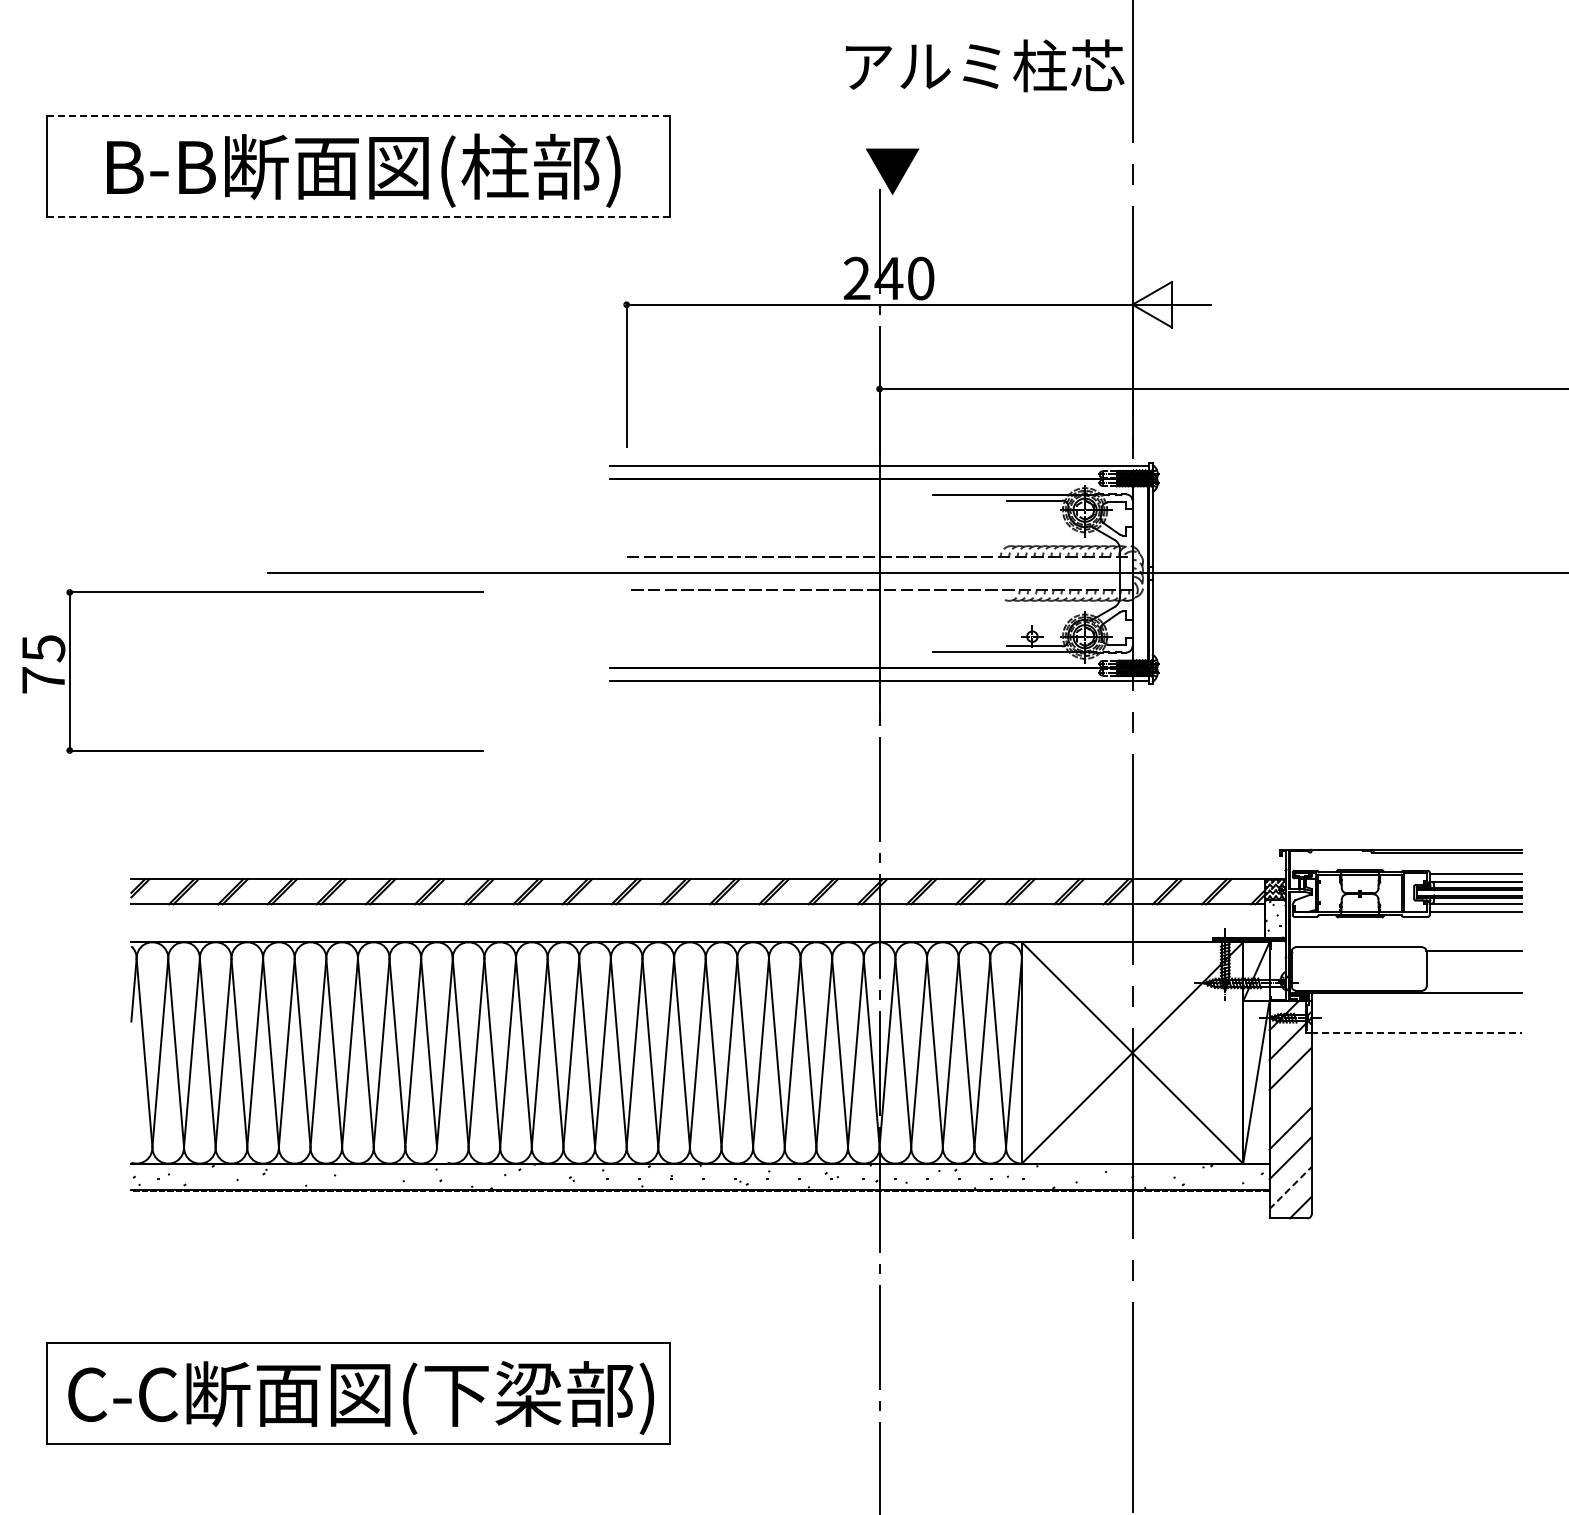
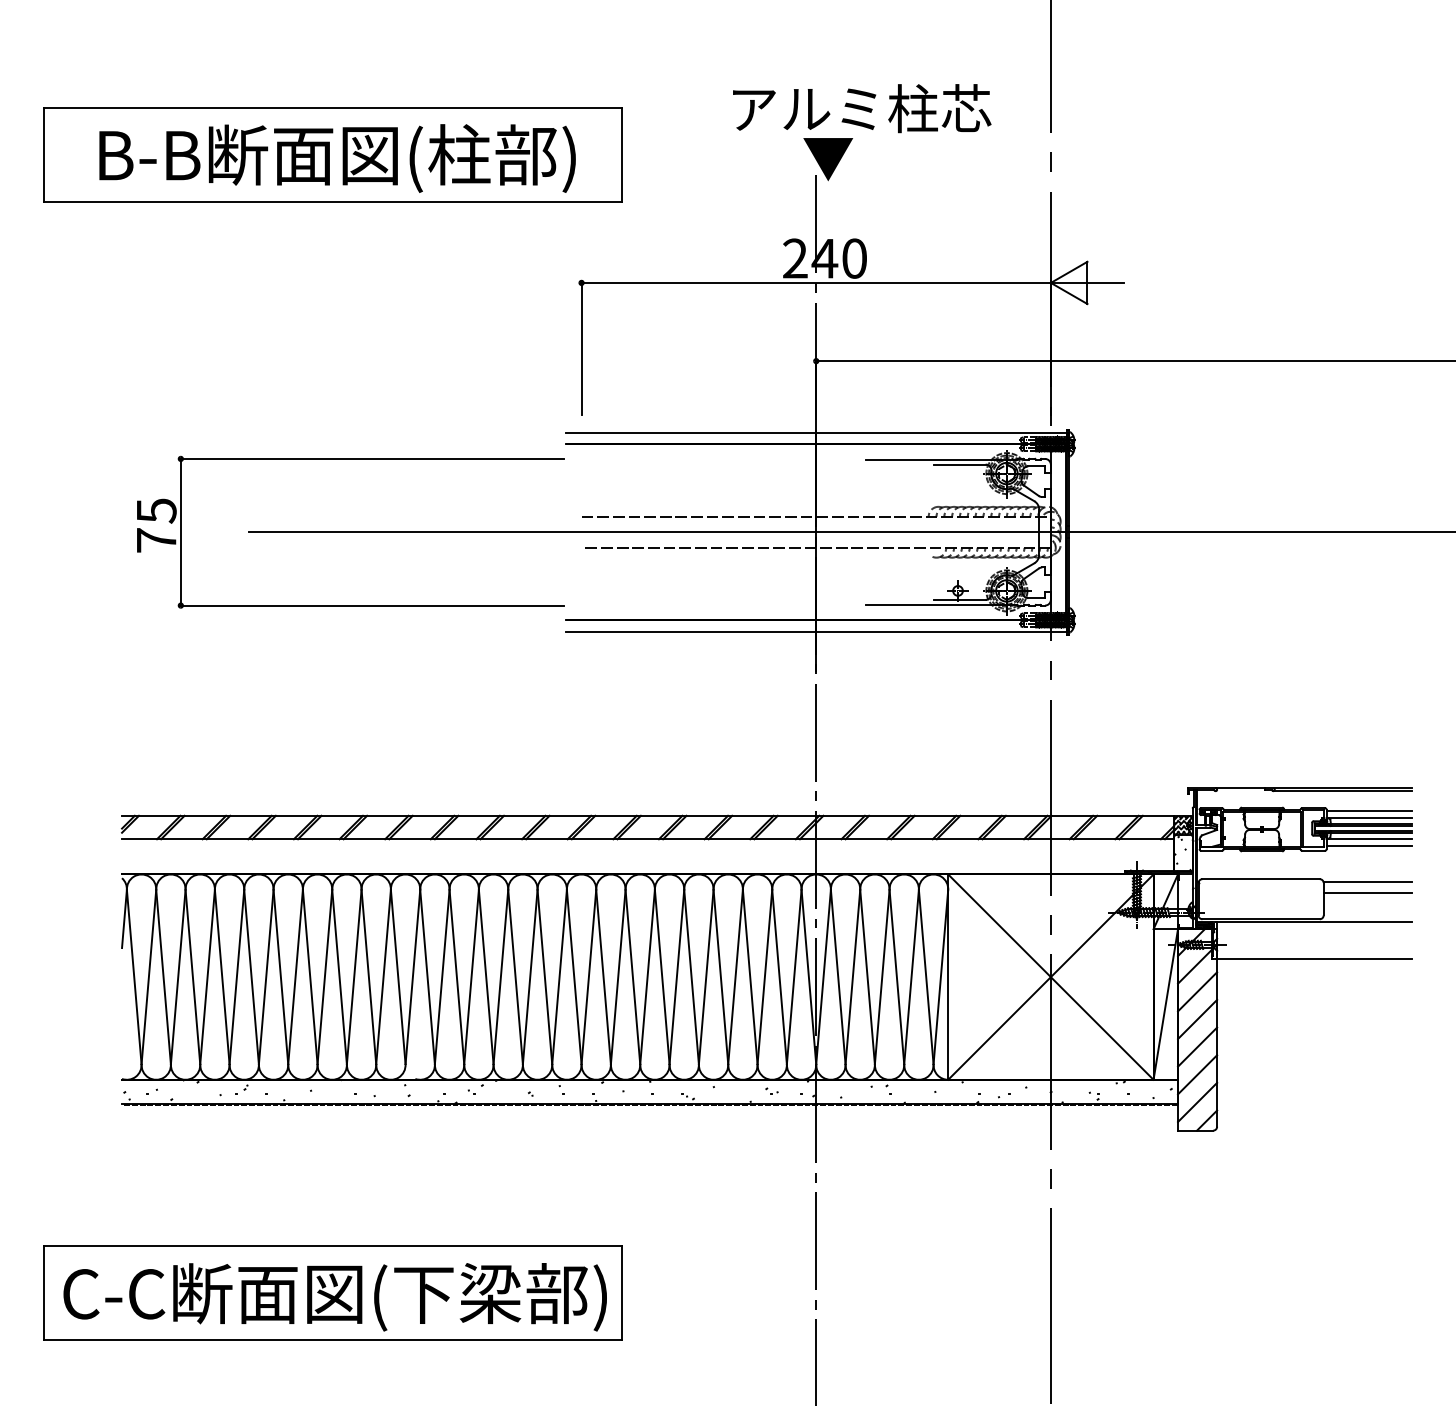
text: (985, 65) -> (862, 108), moved
line: (358, 116) -> (332, 108), dashed -> solid
line: (358, 217) -> (332, 201), dashed -> solid
part: (252, 592) -> (350, 458), moved
line: (1473, 962) -> (1367, 893), added
line: (1416, 1032) -> (1314, 958), dashed -> solid
line: (1290, 1098) -> (1197, 1019), added
line: (1290, 1188) -> (1197, 1102), dashed -> solid

